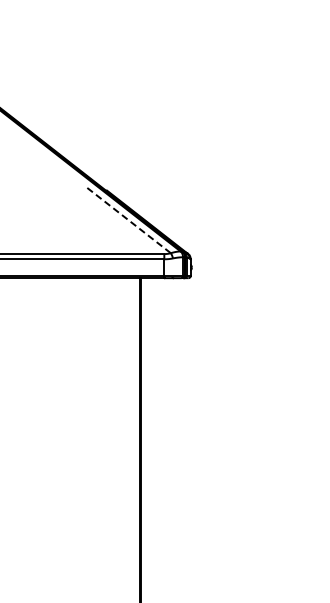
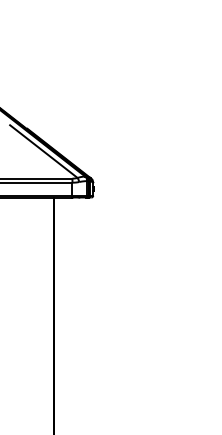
line: (127, 219) -> (43, 151), dashed -> solid

